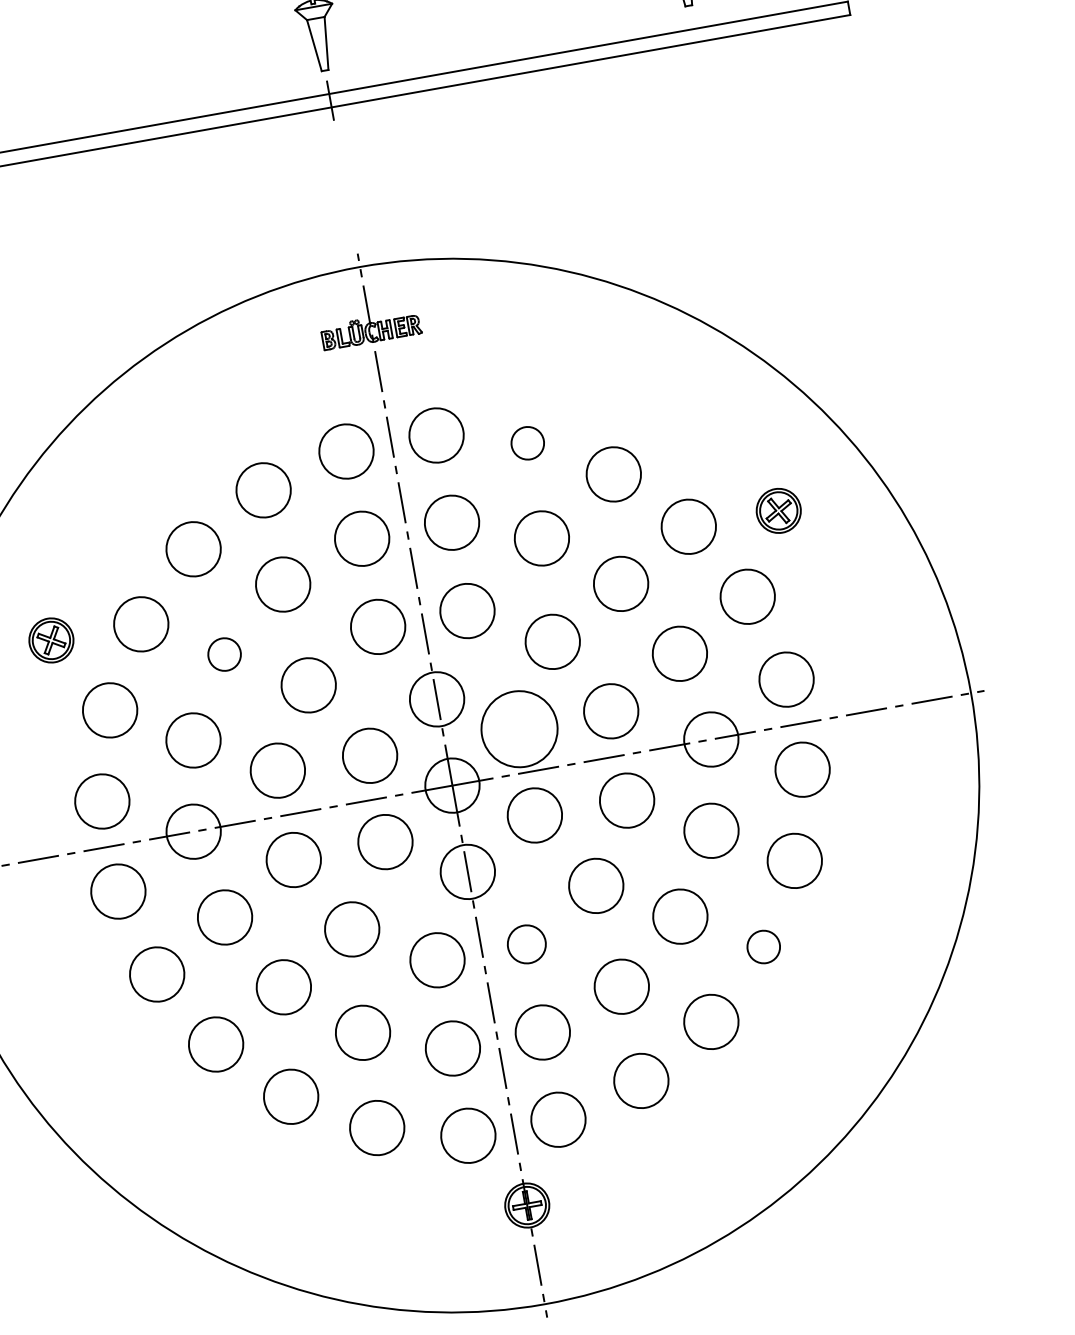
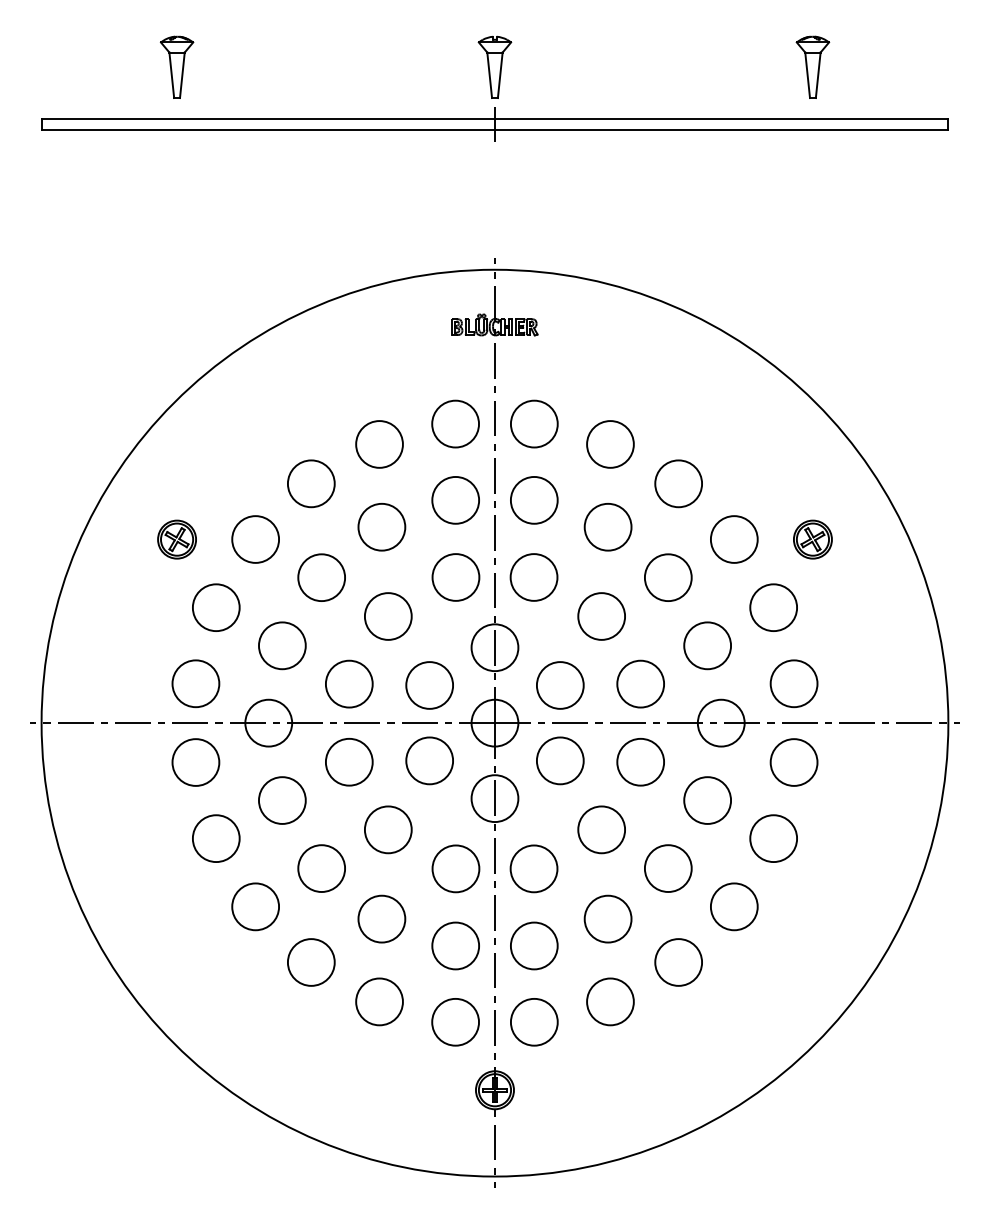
circle: (527, 443) -> (610, 444), size x1.67
circle: (224, 654) -> (321, 577), size x1.67
circle: (518, 729) -> (559, 685), size x0.71
circle: (526, 944) -> (533, 868), size x1.43
circle: (763, 946) -> (734, 906), size x1.67

